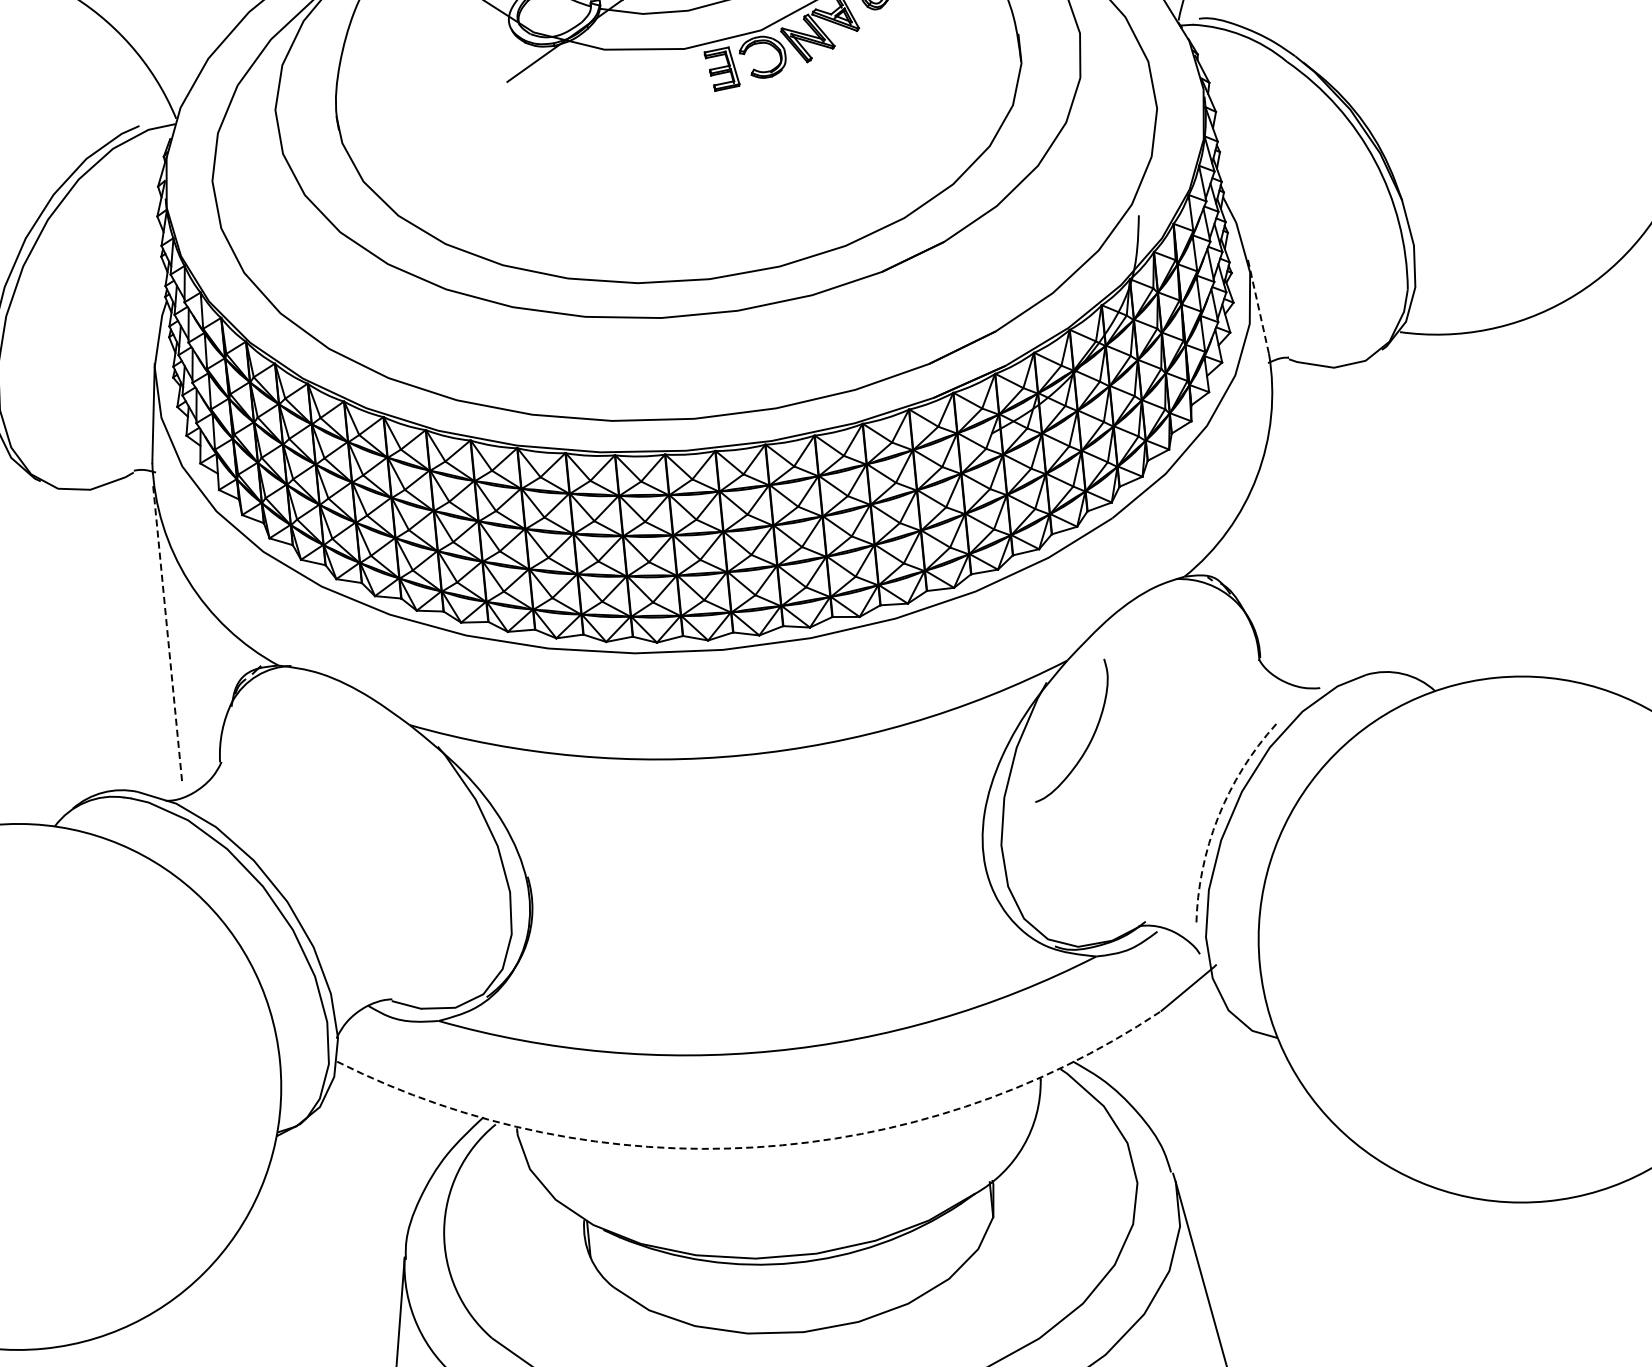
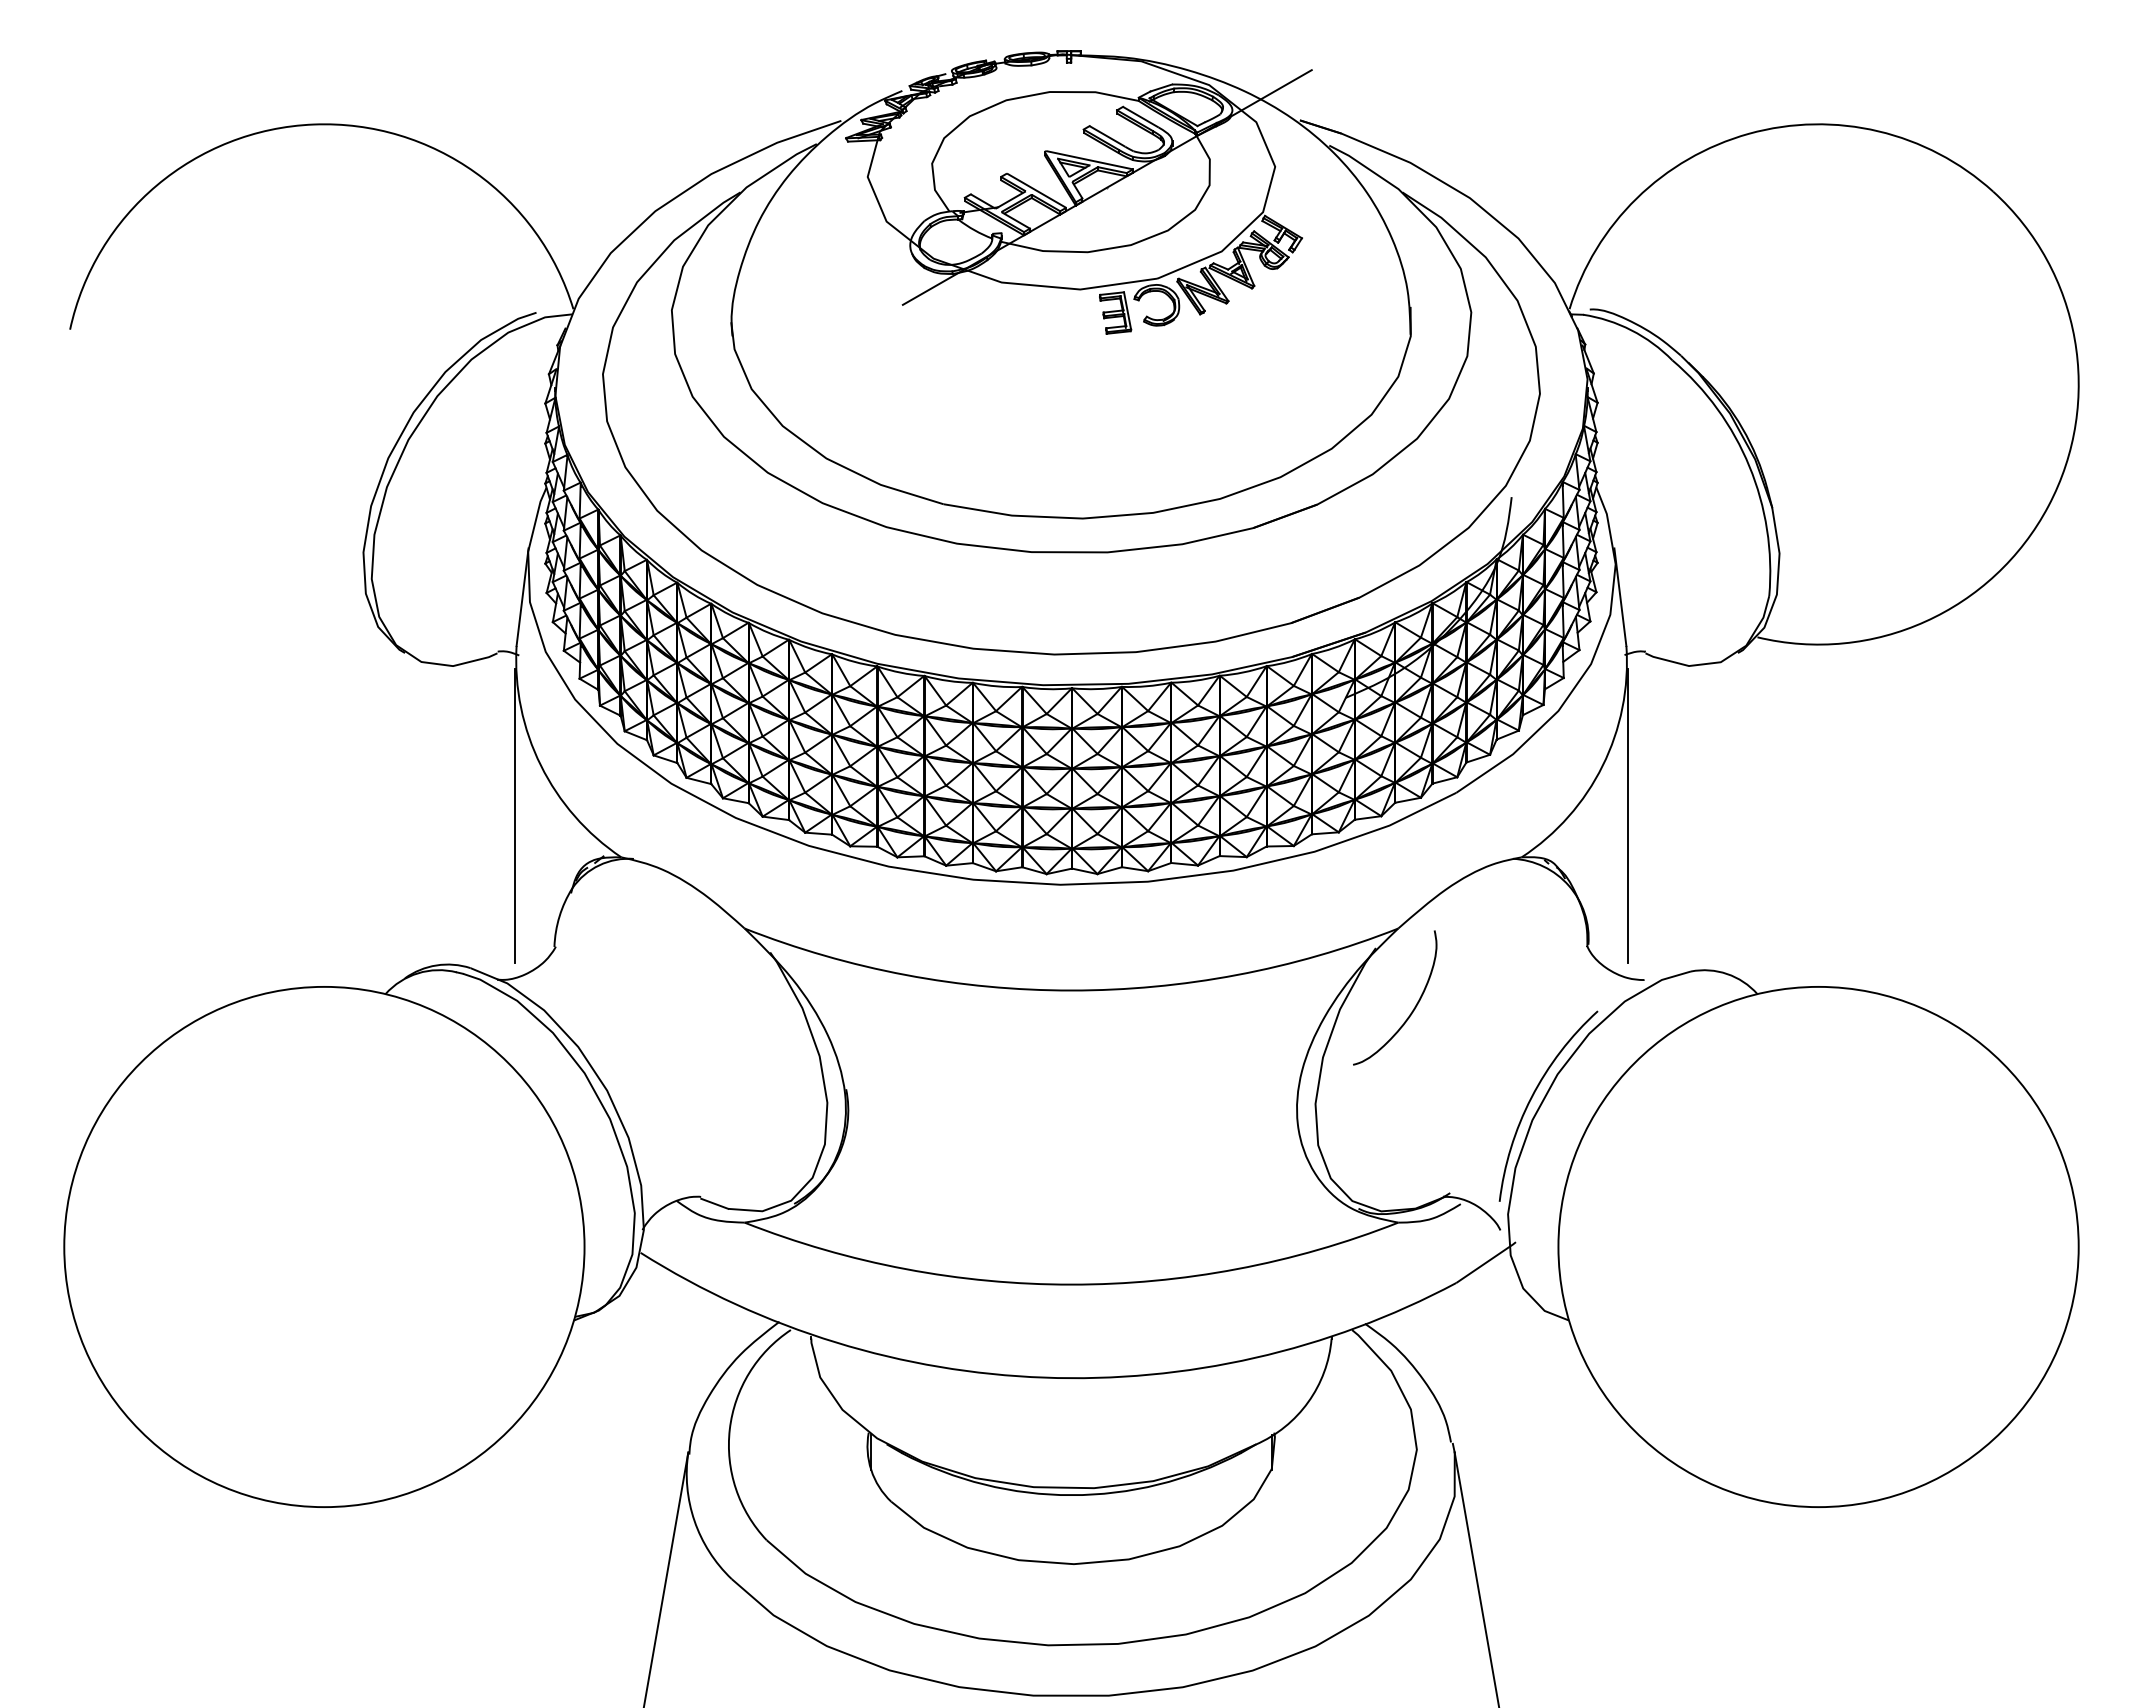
line: (1258, 304) -> (1620, 596), dashed -> solid
line: (1286, 524) -> (1627, 815), added
line: (168, 634) -> (515, 816), dashed -> solid
arc: (1218, 817) -> (1531, 1097), dashed -> solid
arc: (755, 1147) -> (1044, 1377), dashed -> solid

